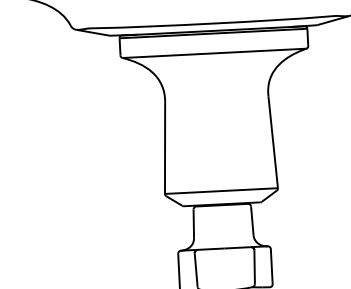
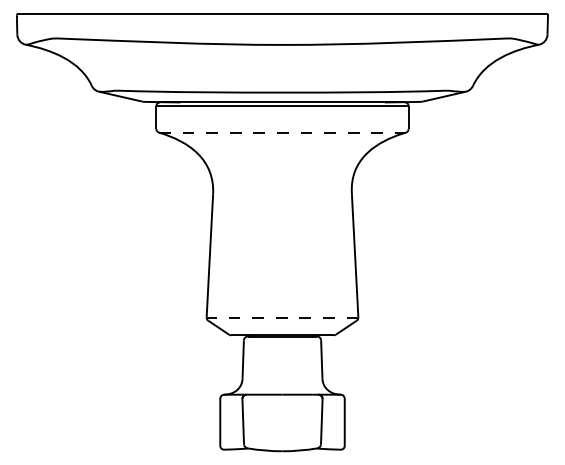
line: (214, 53) -> (282, 132), solid -> dashed
line: (221, 191) -> (282, 317), solid -> dashed

